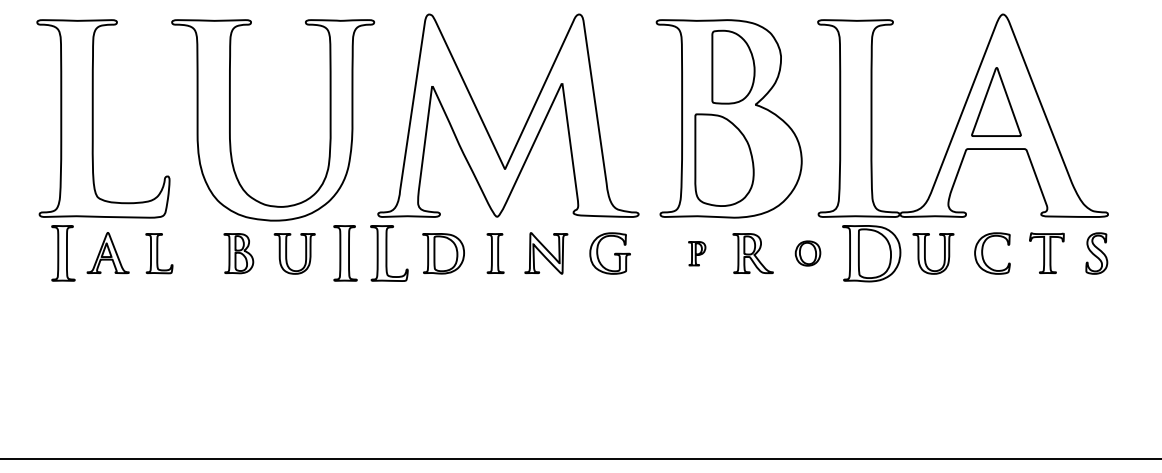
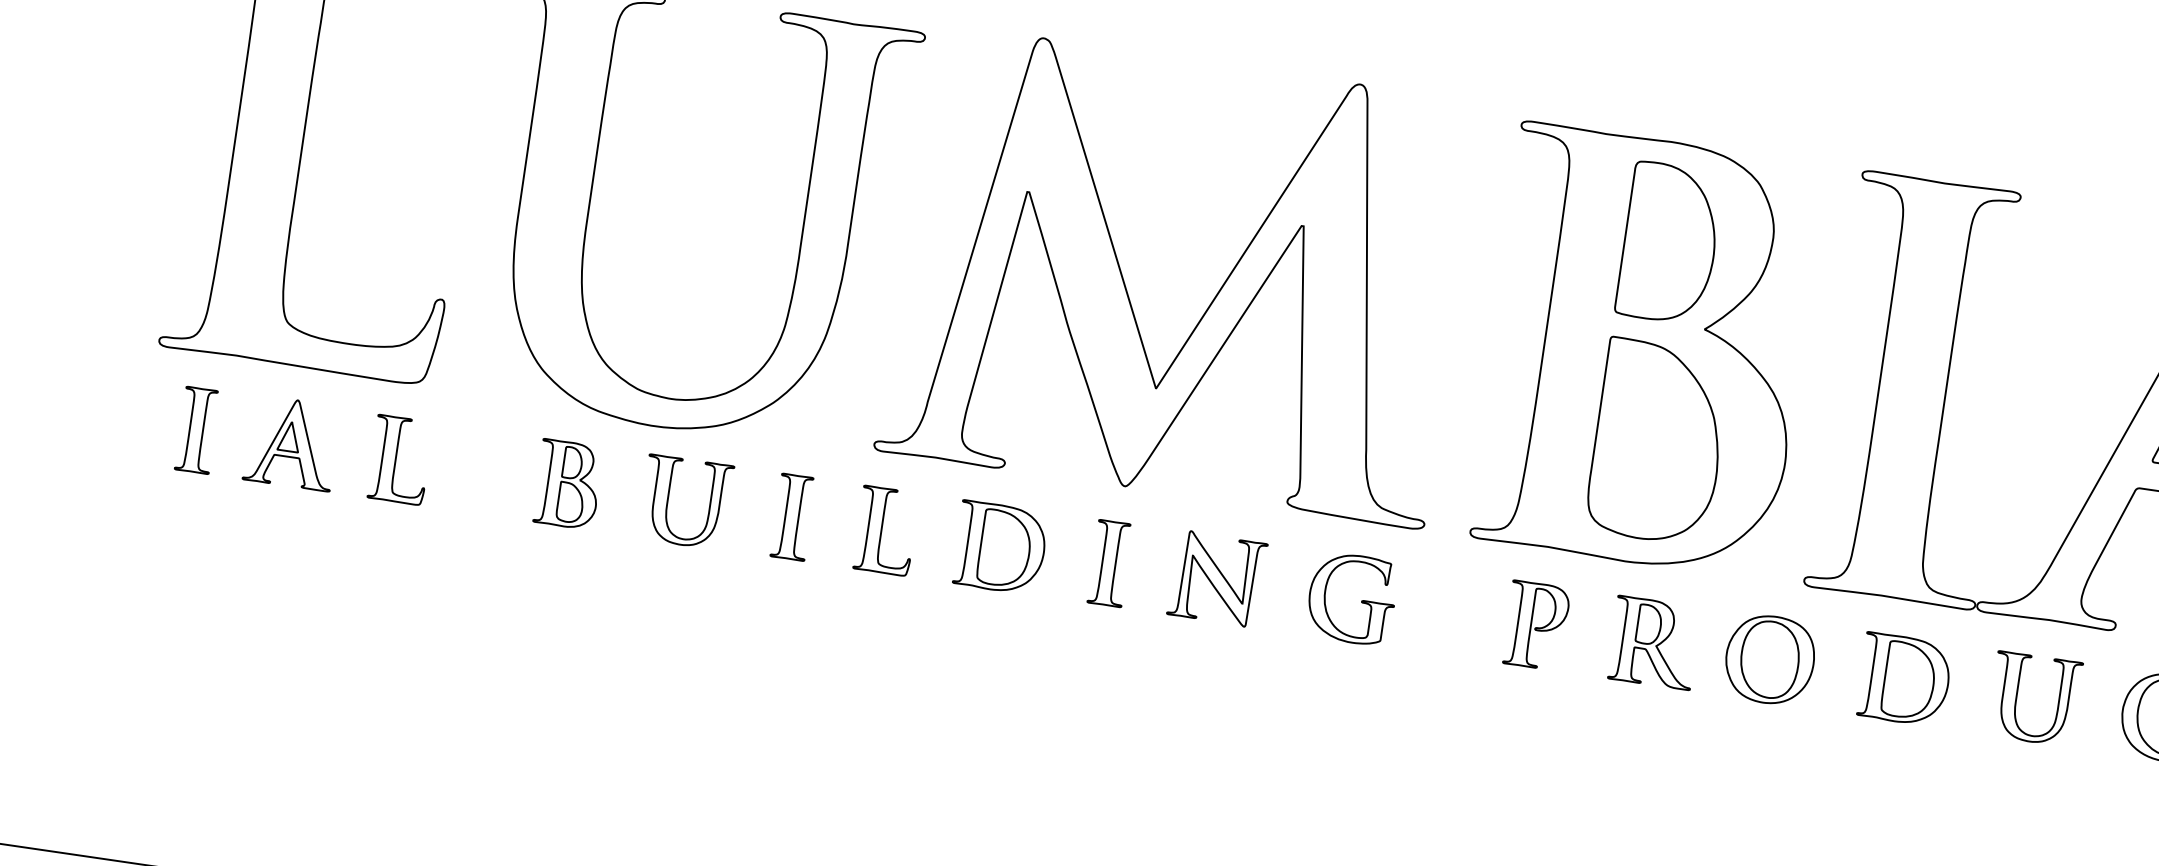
part: (724, 159) -> (1658, 440), moved
part: (63, 253) -> (197, 430), size x0.71
part: (345, 253) -> (793, 517), size x0.71
part: (389, 253) -> (886, 530), size x0.71
part: (696, 253) -> (1534, 625), size x1.67
part: (807, 253) -> (1768, 659), size x1.67
part: (871, 253) -> (1903, 679), size x0.71

